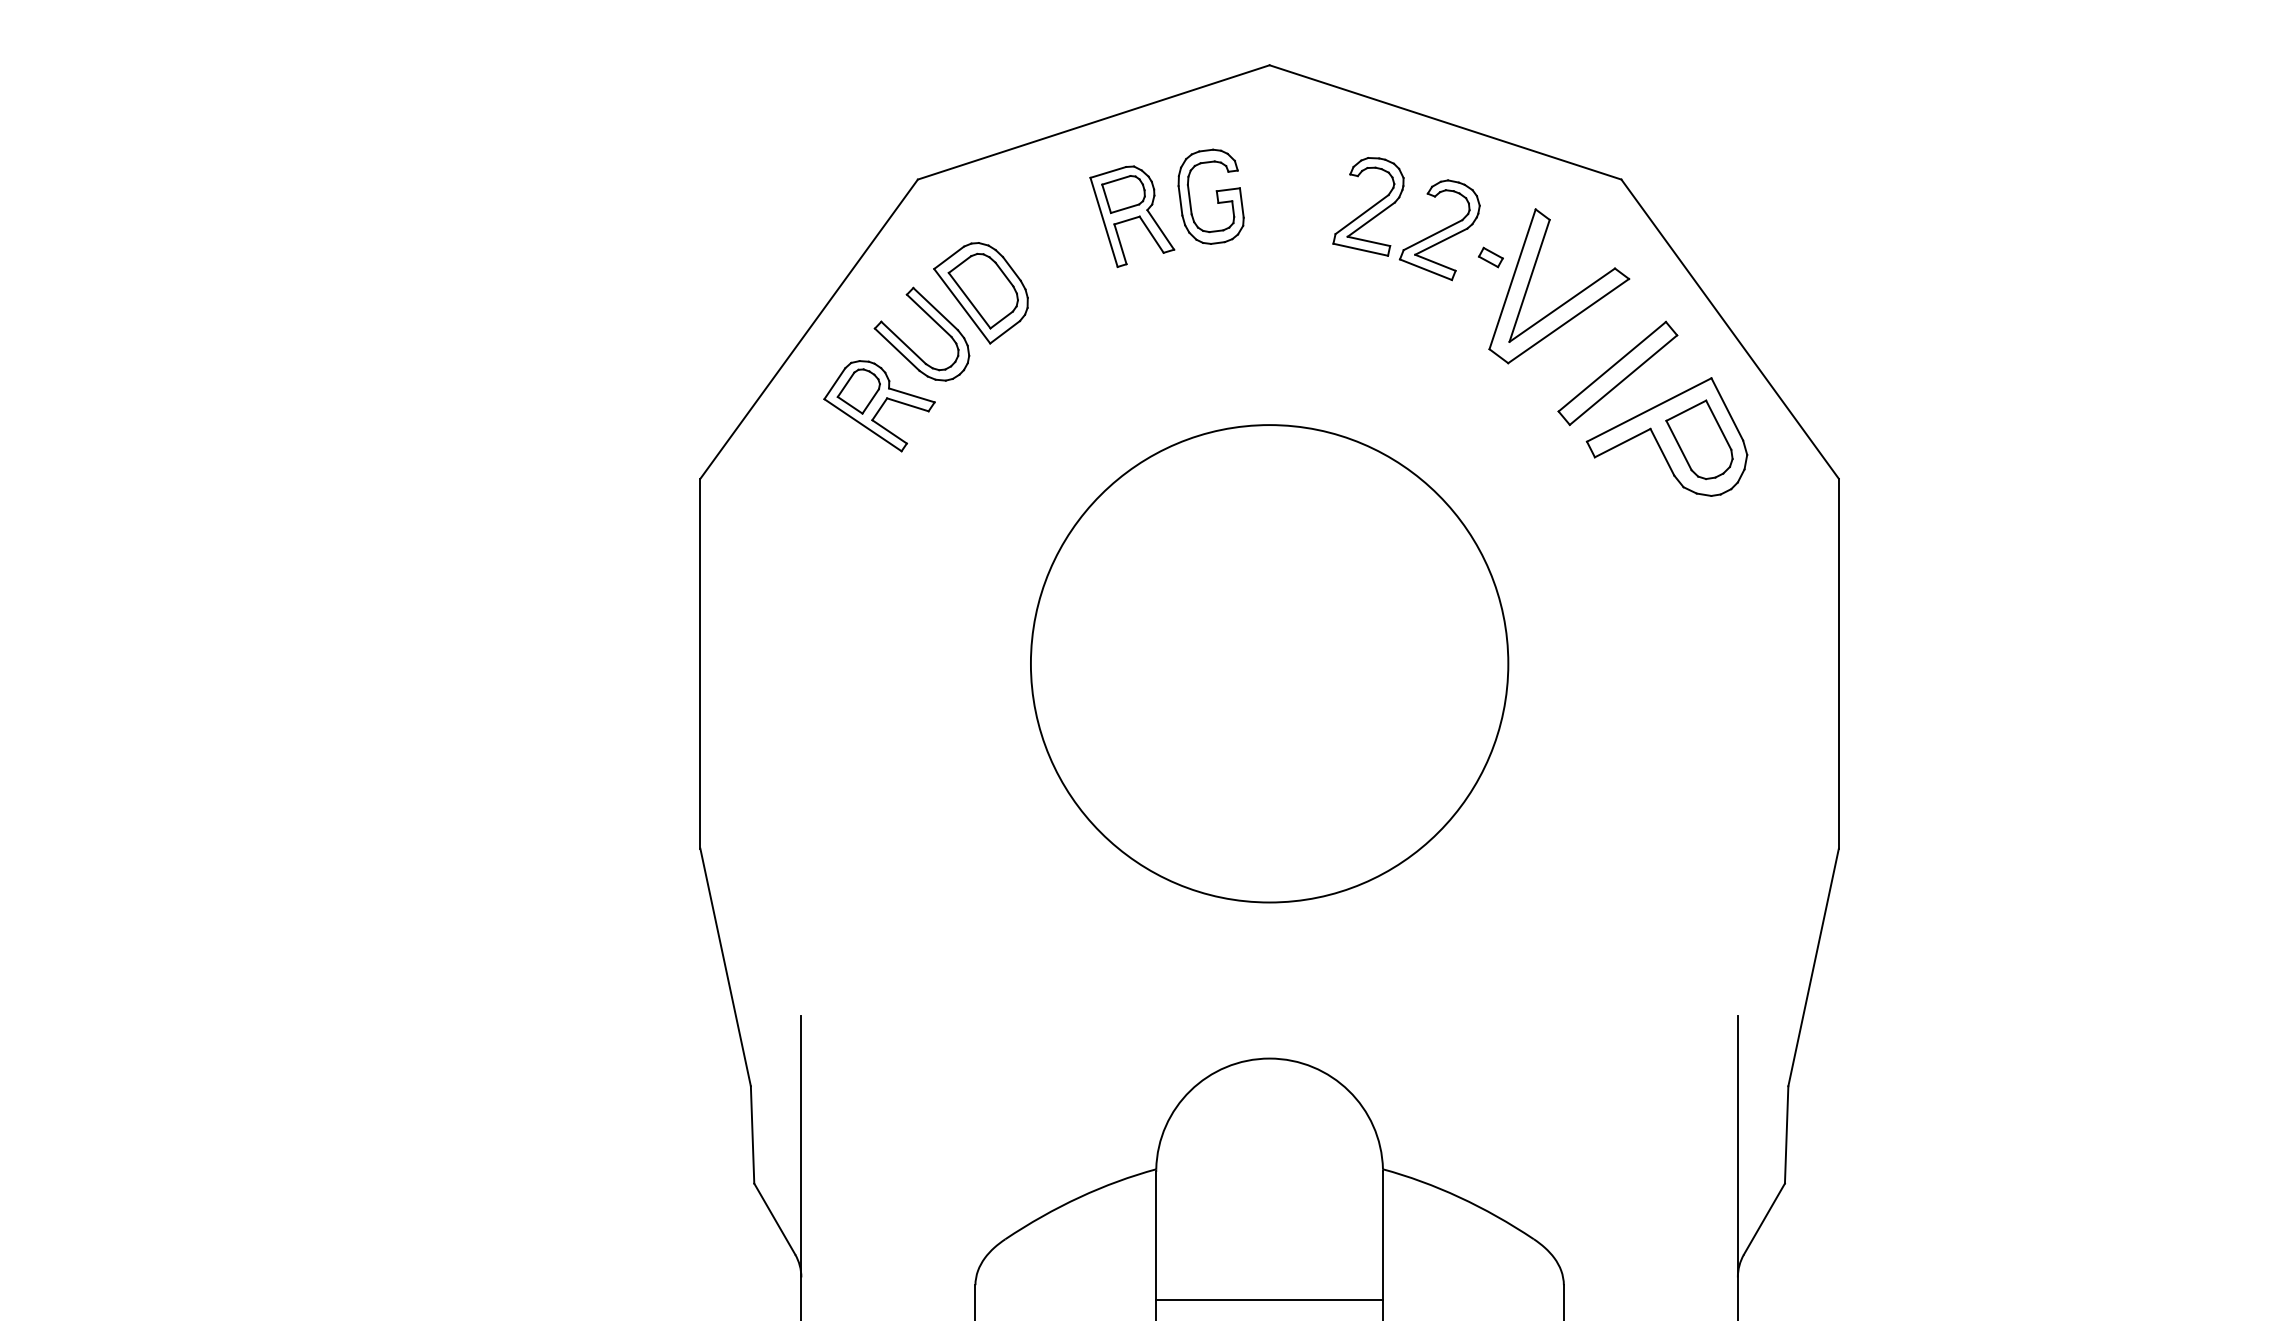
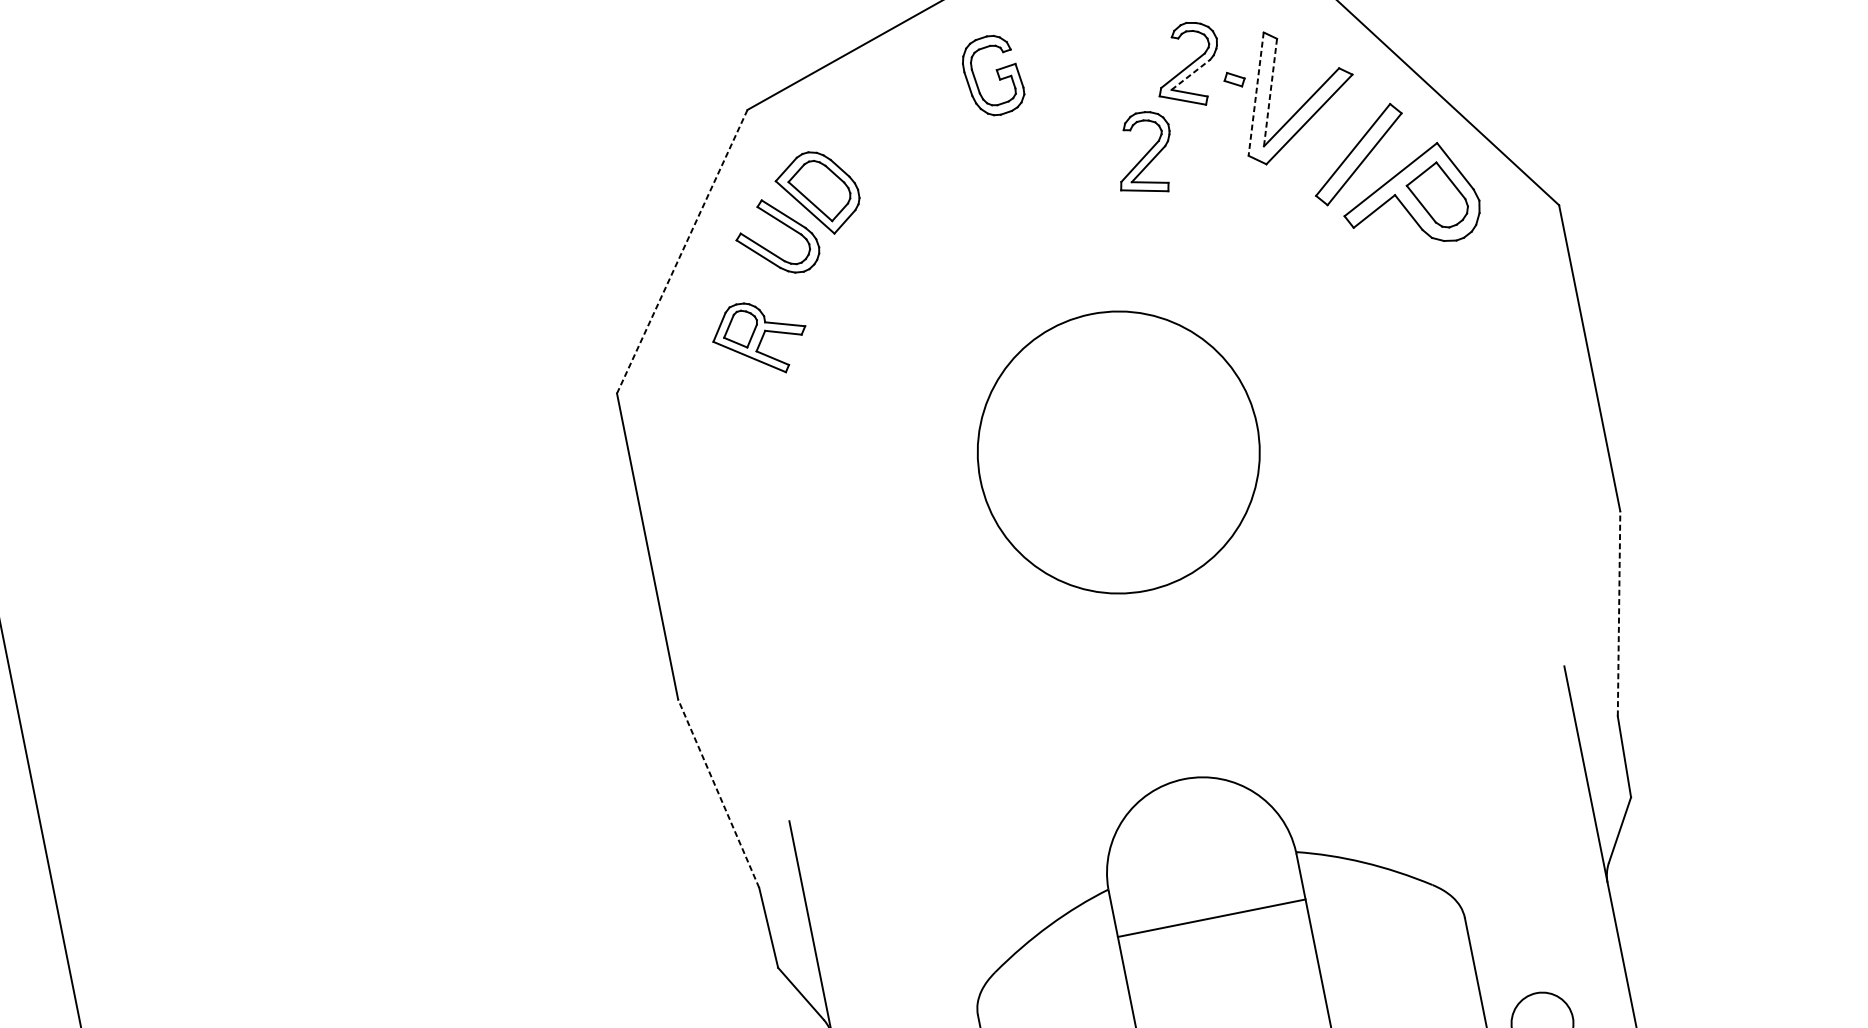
part: (1368, 206) -> (1144, 153), moved
part: (1132, 216) -> (931, 105), removed
line: (1441, 241) -> (1191, 74), solid -> dashed
line: (1512, 279) -> (1256, 94), solid -> dashed
line: (1529, 281) -> (1270, 93), solid -> dashed
line: (809, 329) -> (682, 251), solid -> dashed
part: (879, 406) -> (760, 338), moved
circle: (1269, 663) -> (1118, 452), size x0.7
line: (725, 967) -> (718, 793), solid -> dashed
line: (1813, 967) -> (1618, 613), solid -> dashed
line: (1269, 1299) -> (1211, 918), moved

